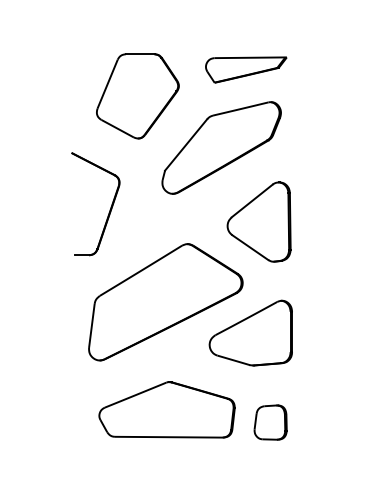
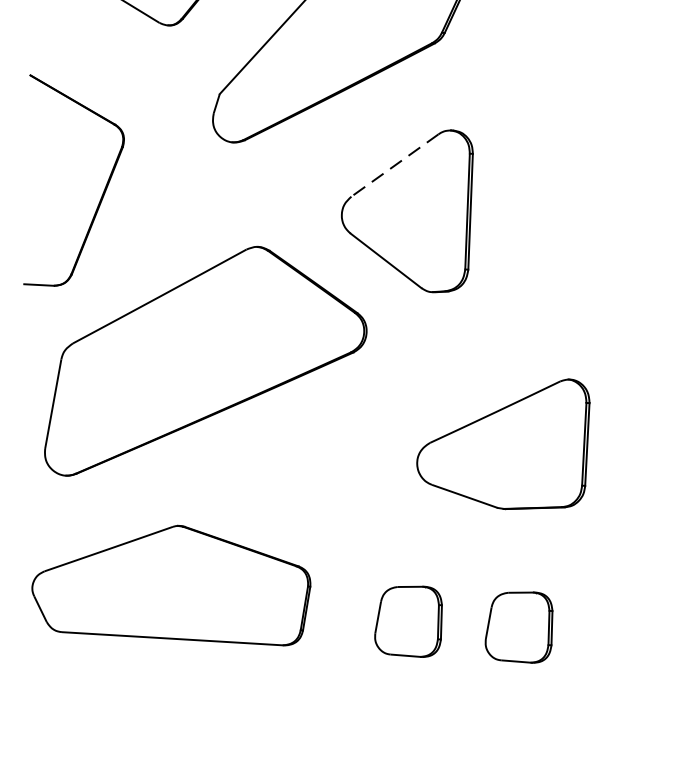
line: (251, 201) -> (393, 166), solid -> dashed
part: (109, 209) -> (100, 194), moved
part: (250, 332) -> (502, 441), moved
part: (166, 409) -> (170, 581), moved
part: (324, 422) -> (519, 626), added

